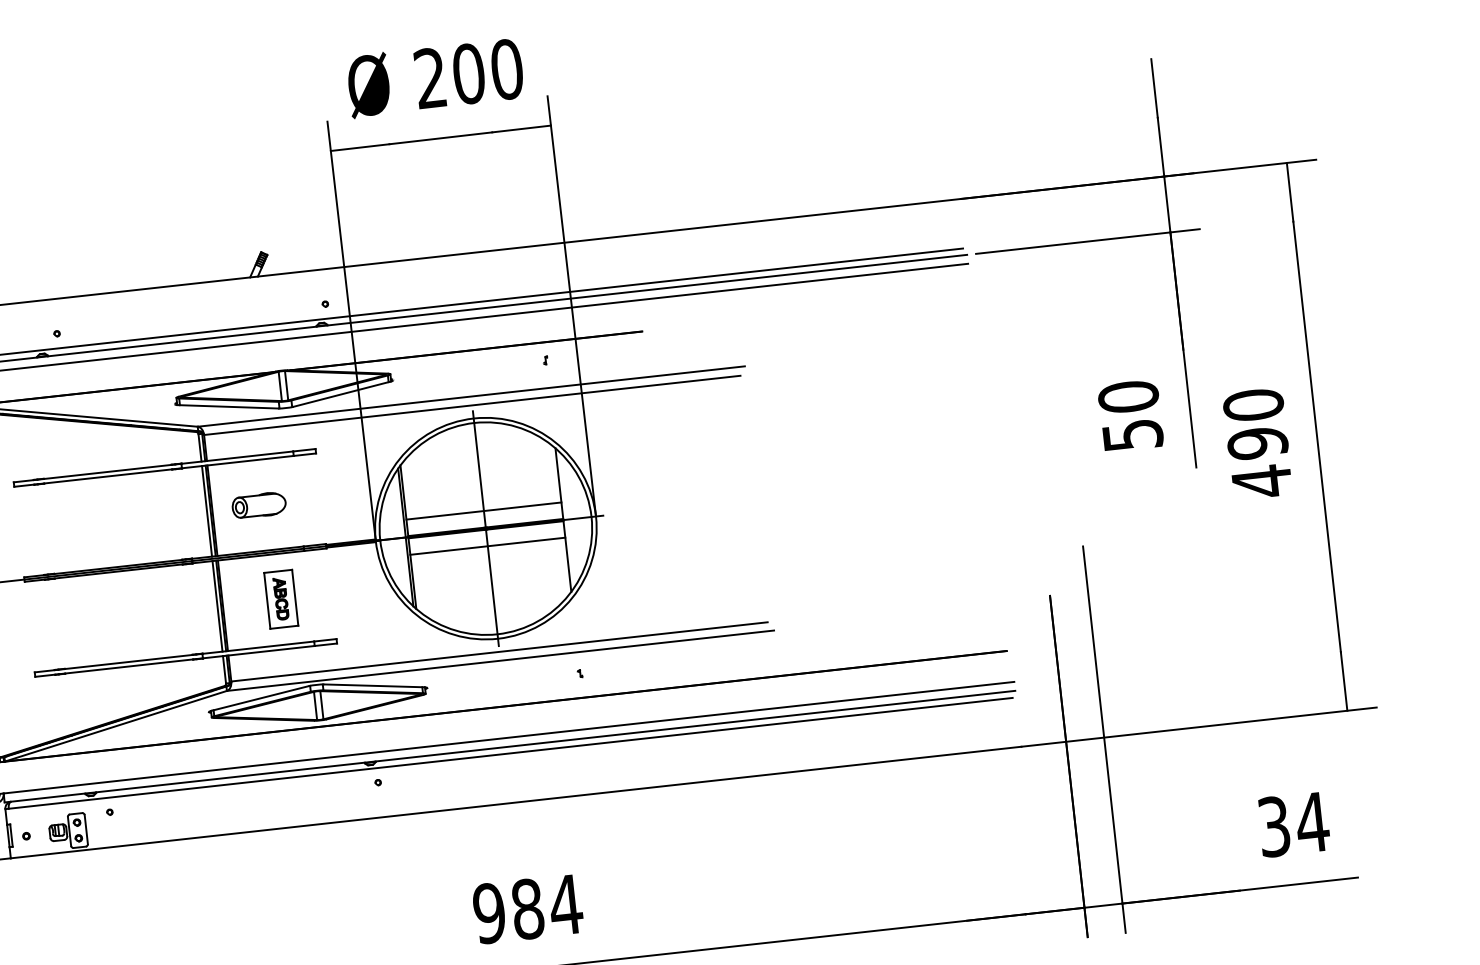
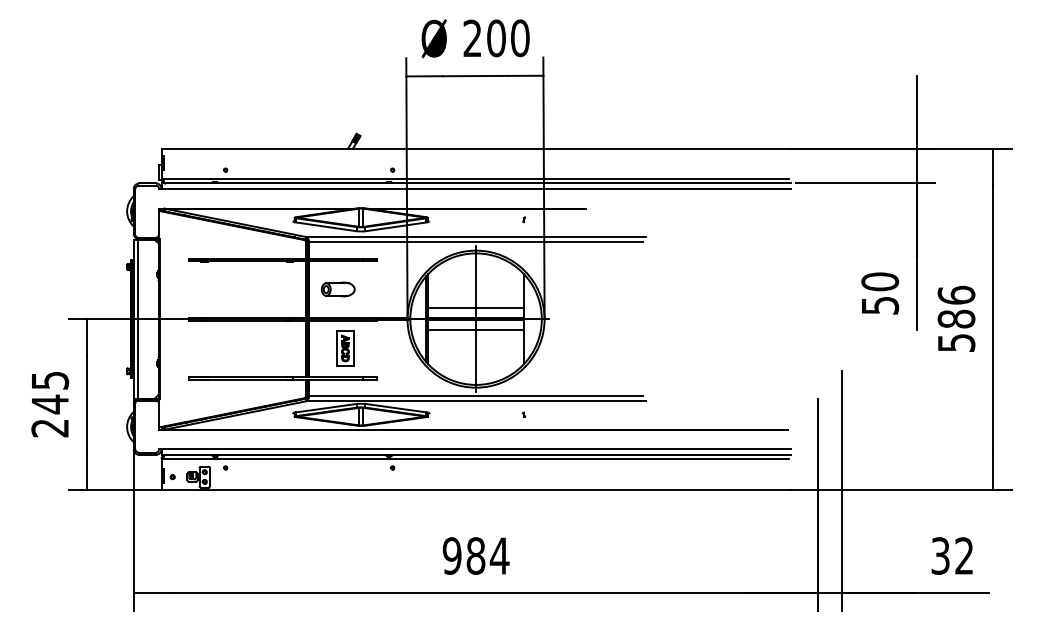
text: (1257, 442) -> (956, 318), 490 -> 586
text: (1312, 821) -> (964, 555), 34 -> 32

